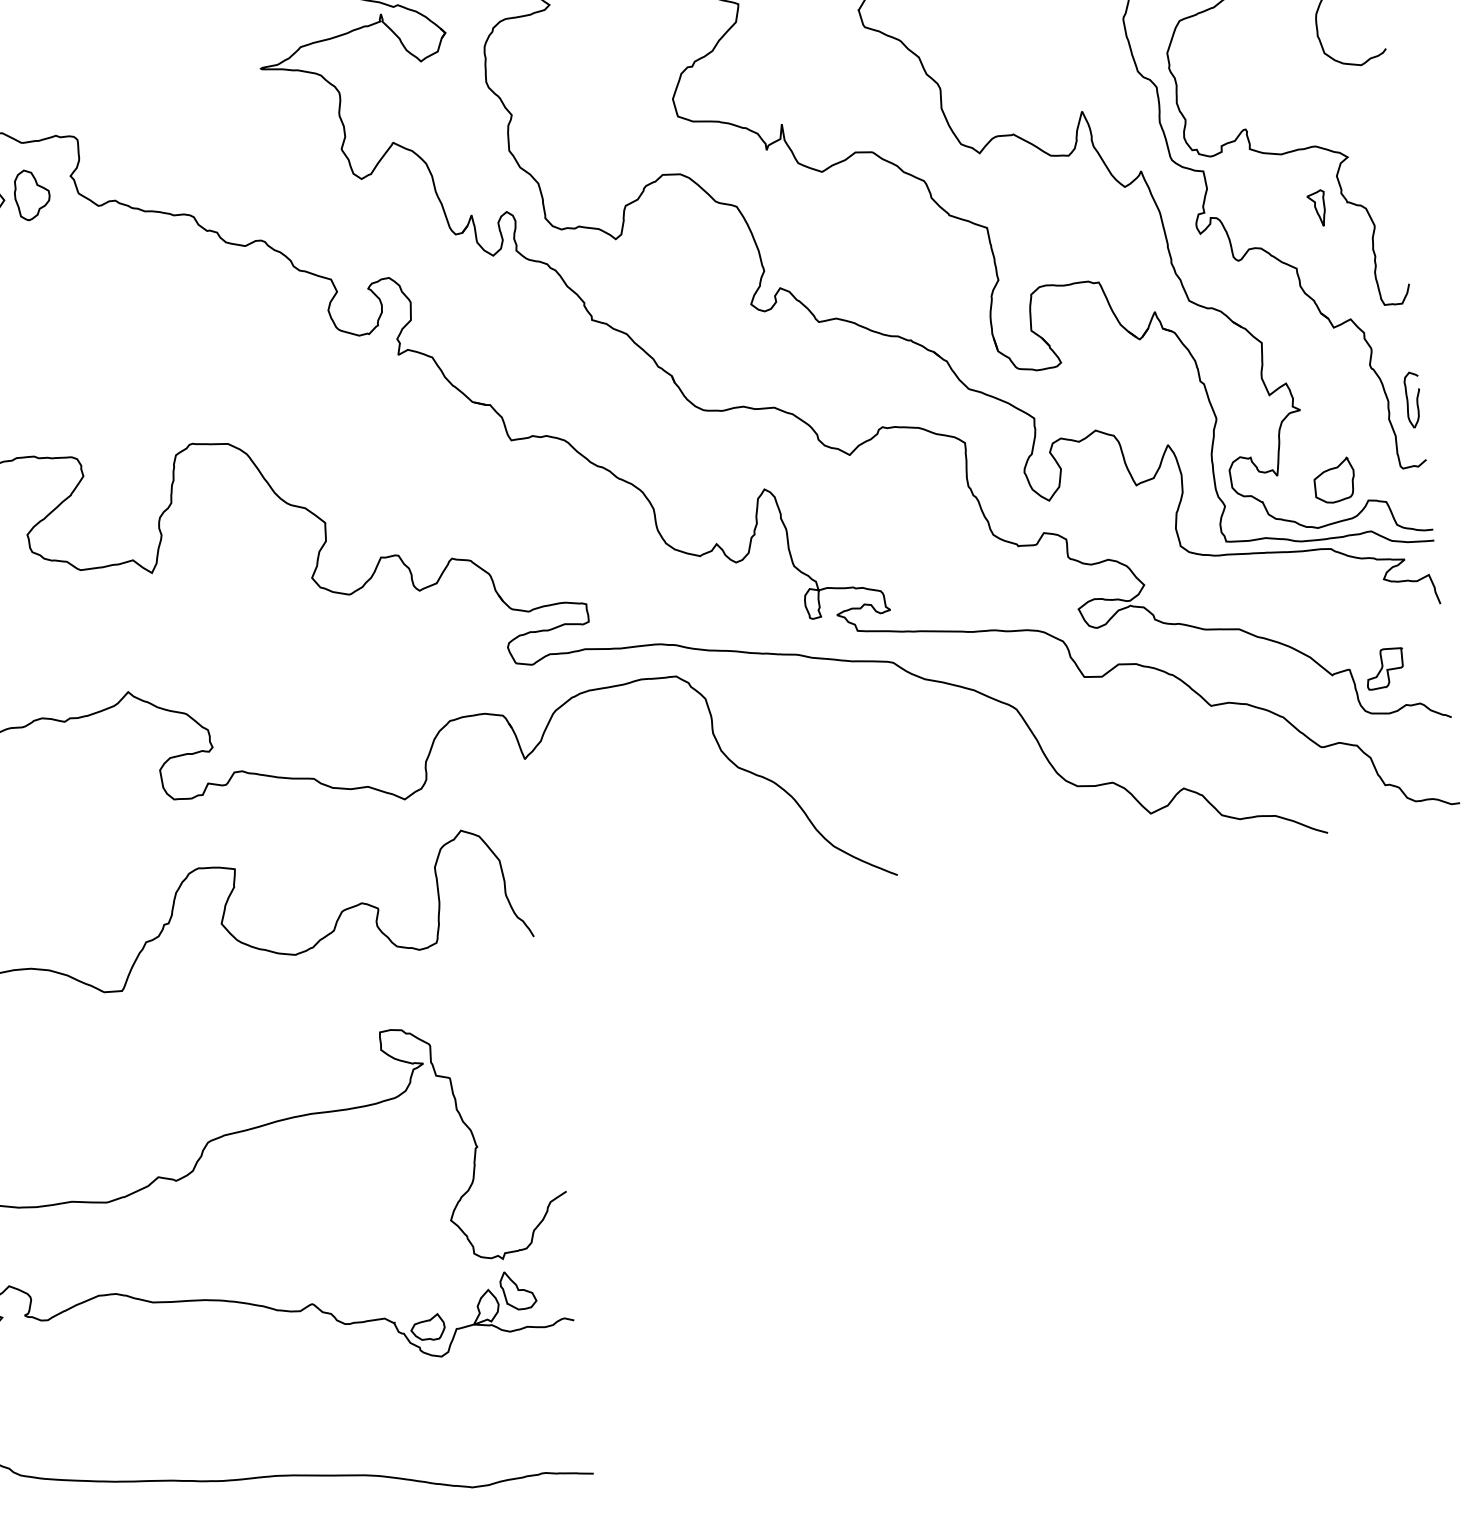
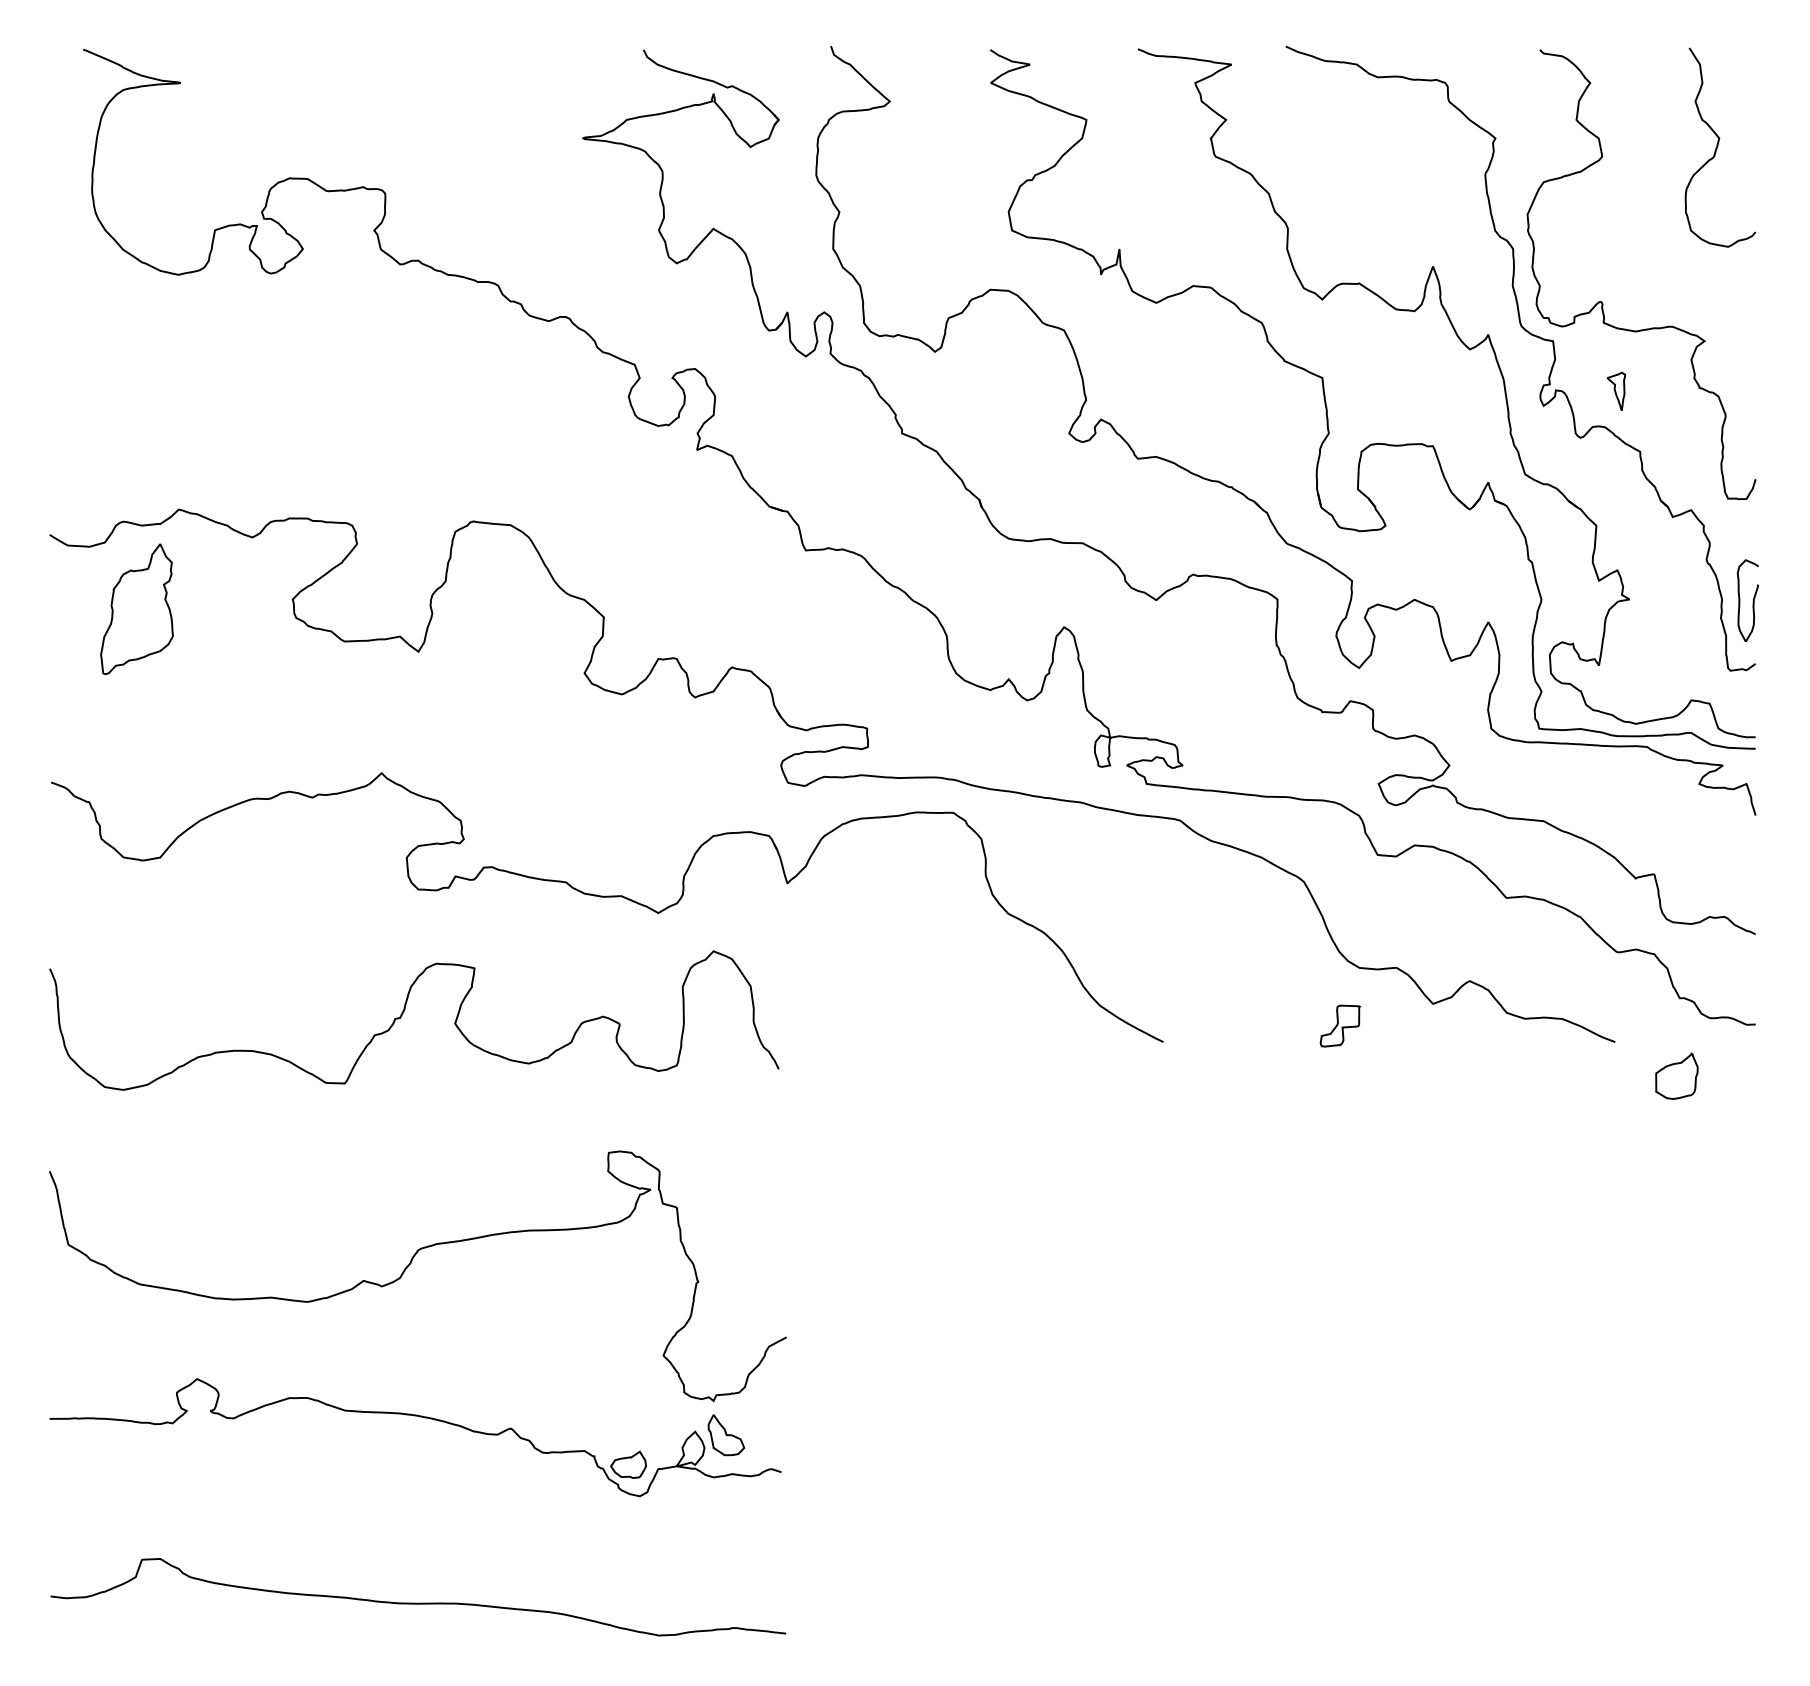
part: (32, 195) -> (332, 246), removed
part: (1316, 207) -> (1616, 390), moved
part: (1413, 399) -> (1748, 599), size x1.4
part: (1334, 479) -> (1676, 1075), moved
part: (1385, 668) -> (1340, 1025), moved

